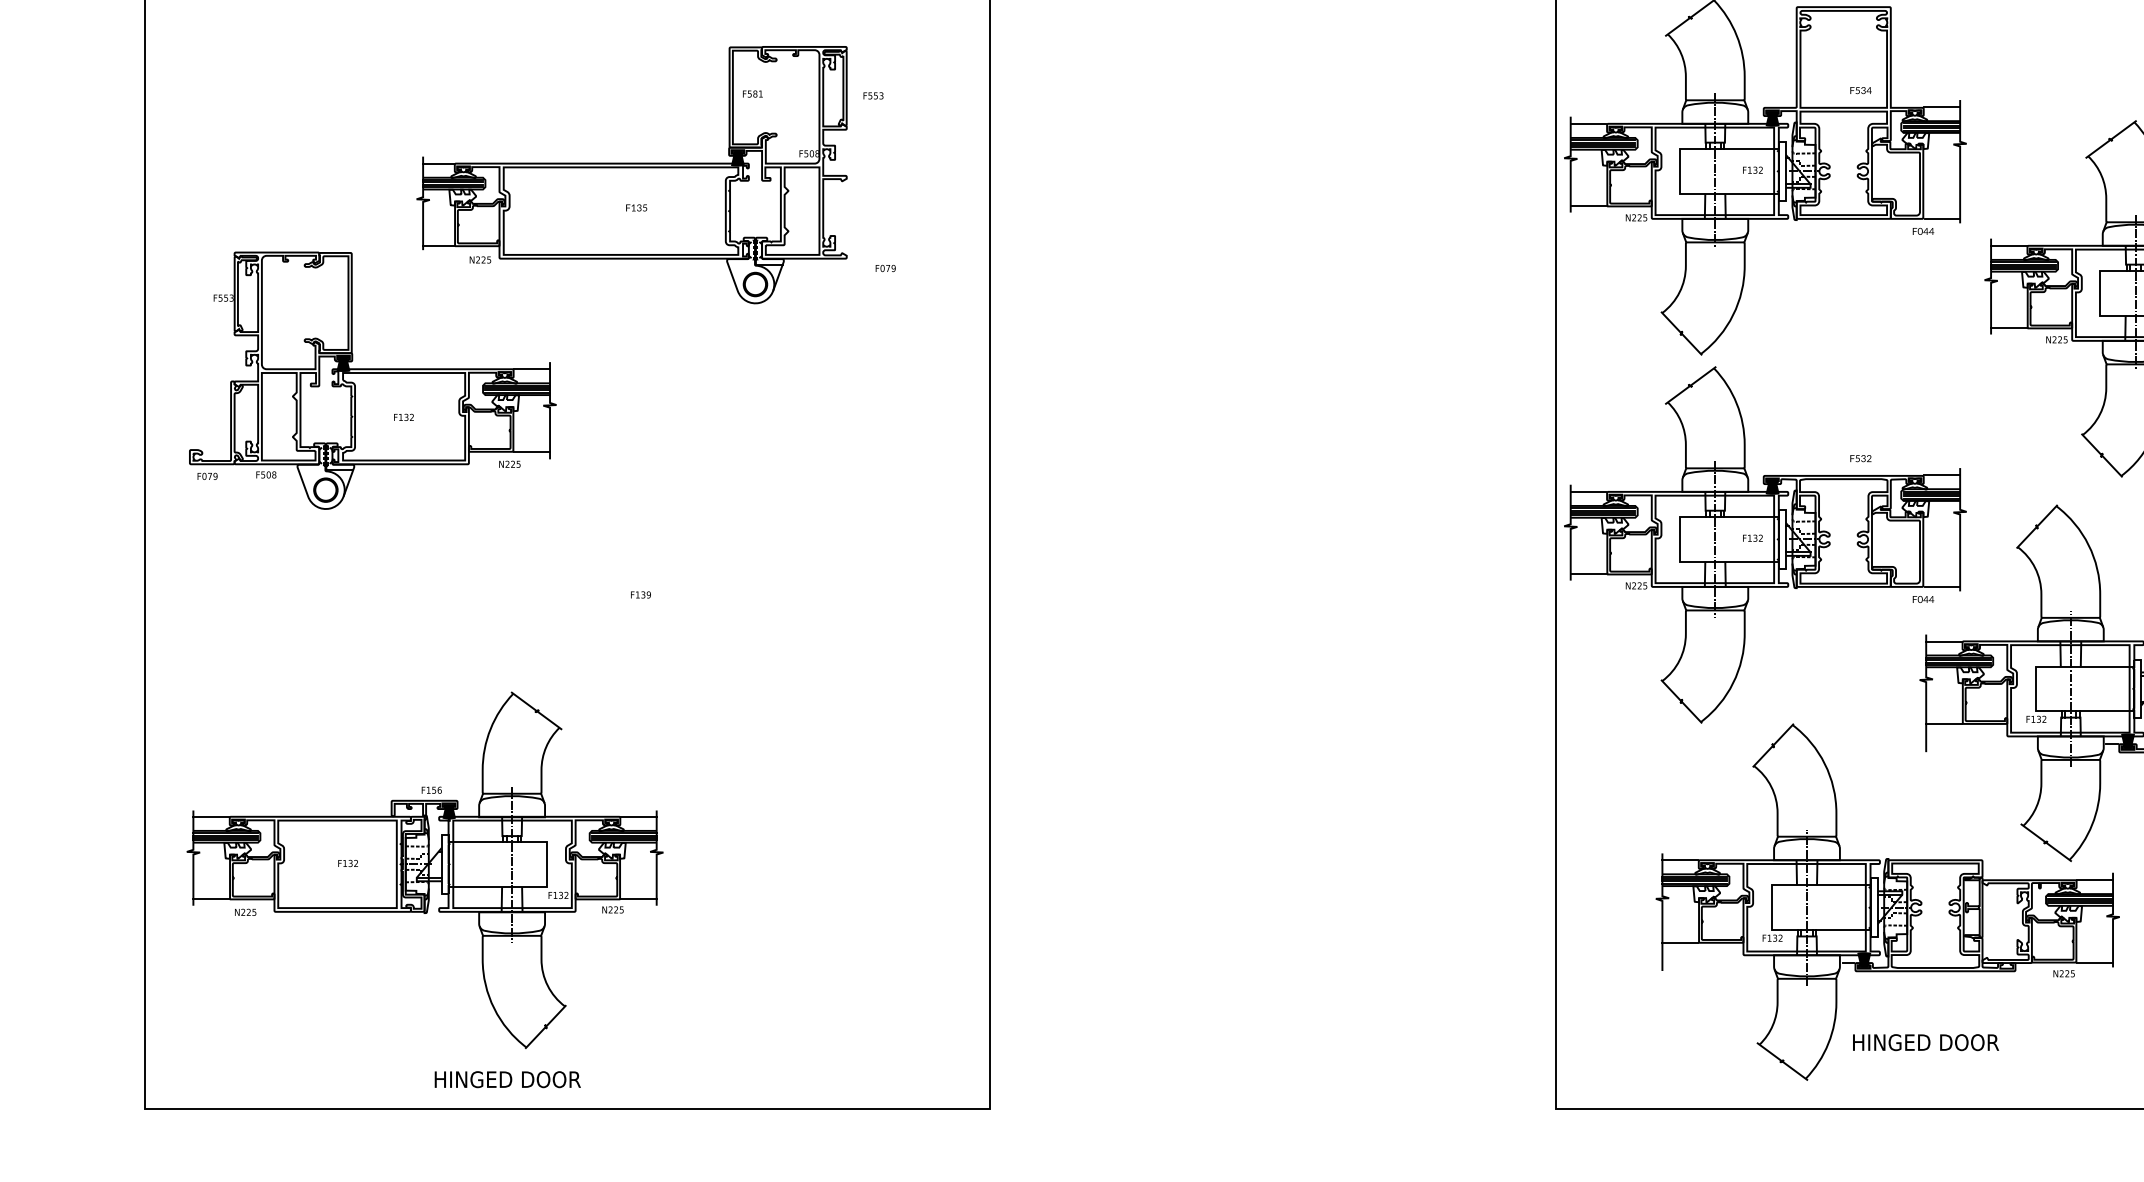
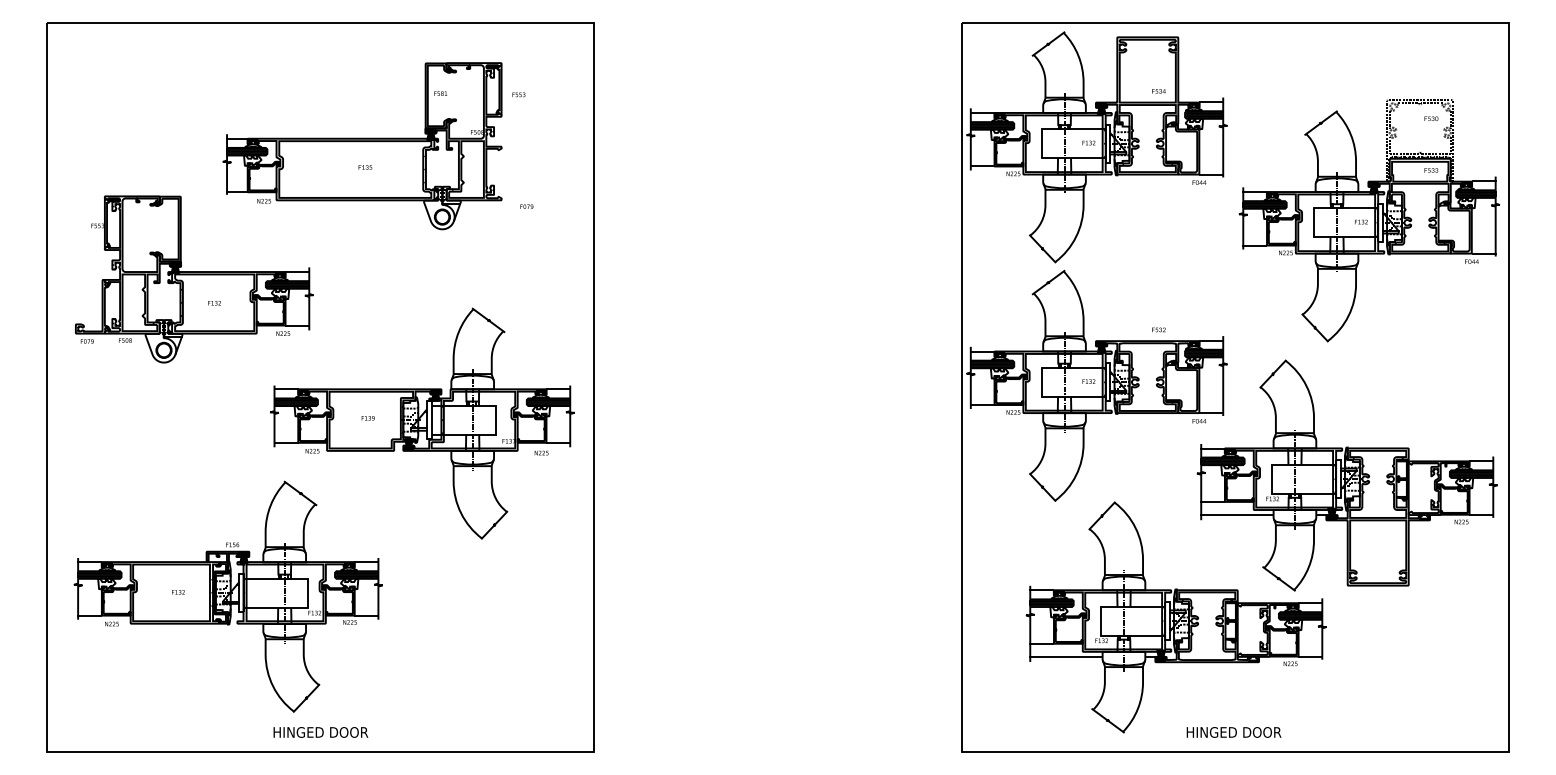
part: (724, 602) -> (422, 423), added
line: (1980, 744) -> (1236, 515), added
line: (1718, 962) -> (1066, 656), added
text: (1925, 1042) -> (1233, 732), moved
text: (507, 1079) -> (320, 732), moved

